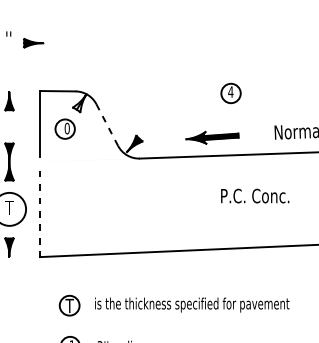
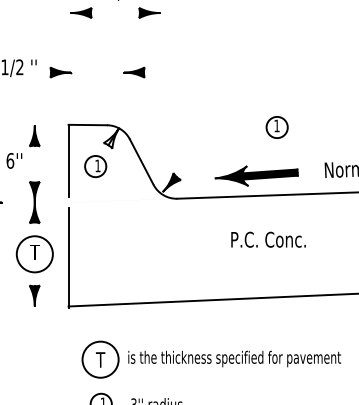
part: (100, 43) -> (134, 72), added
text: (230, 91) -> (276, 125), 4 -> 1
line: (107, 125) -> (141, 162), dashed -> solid
text: (66, 128) -> (97, 165), 0 -> 1
part: (212, 137) -> (256, 175), size x1.43
text: (255, 195) -> (268, 239), moved
line: (40, 212) -> (68, 257), dashed -> solid
circle: (69, 305) -> (100, 359), size x1.67

